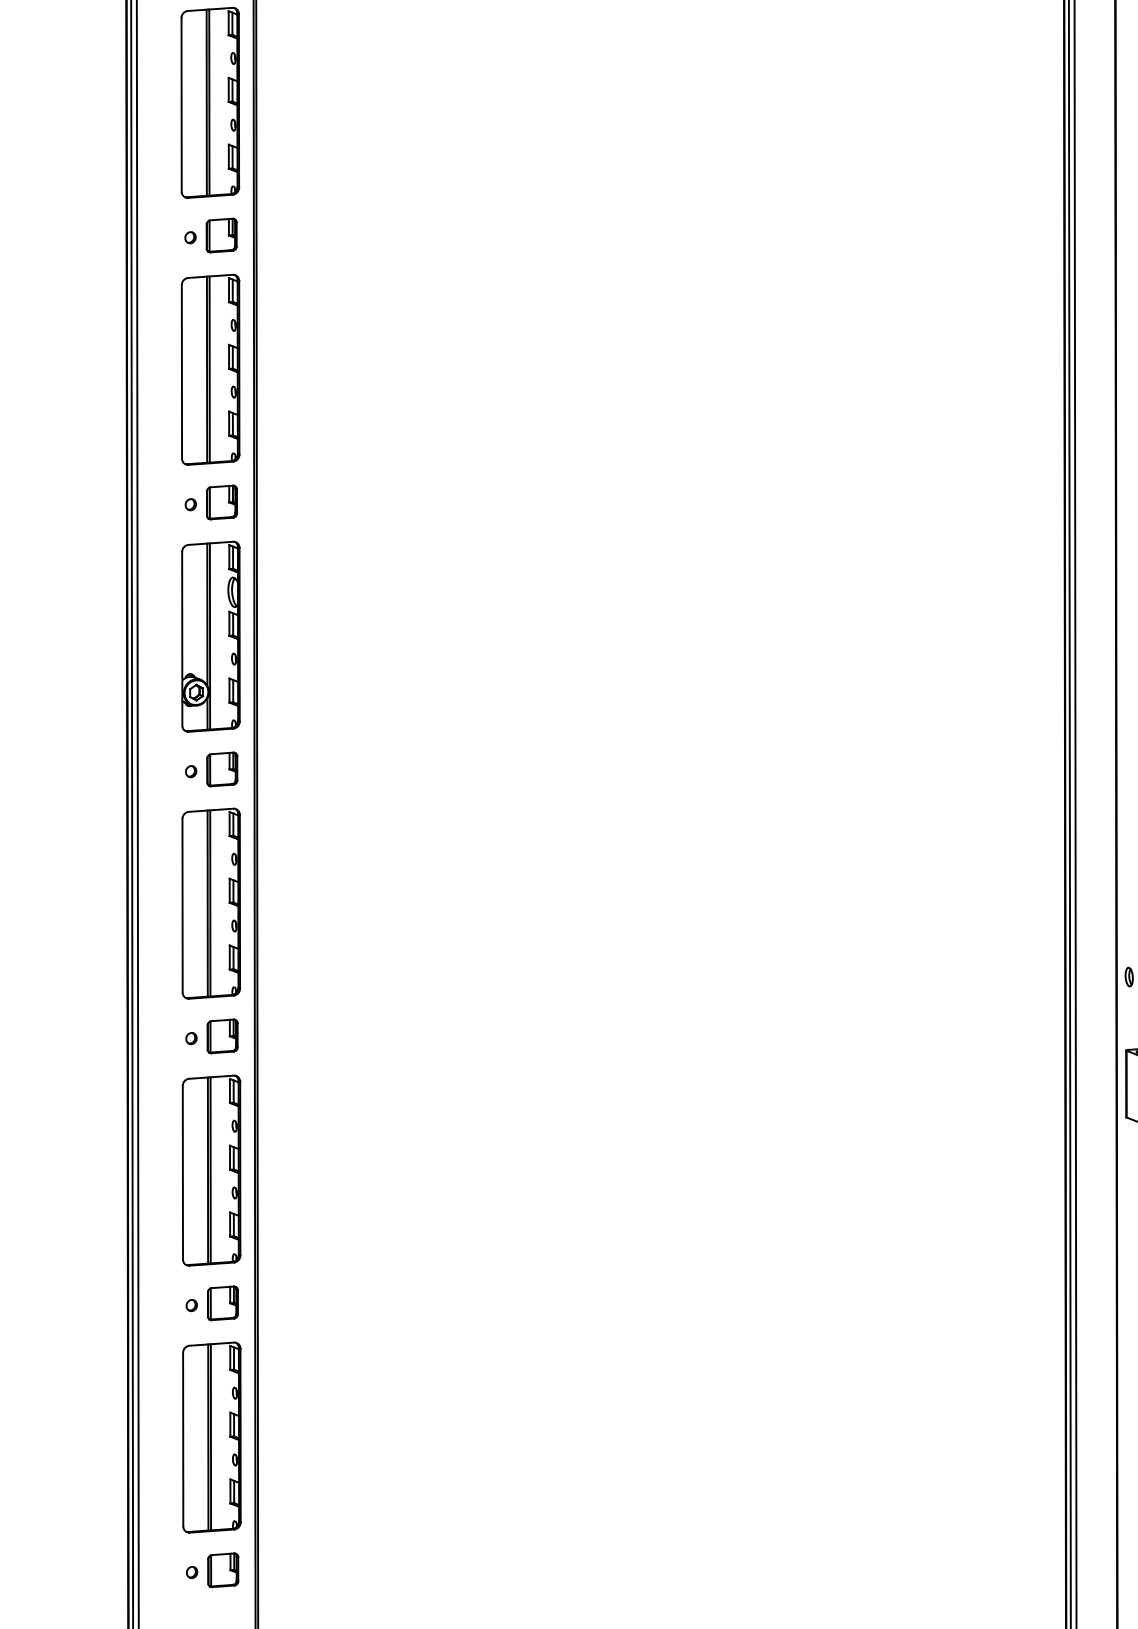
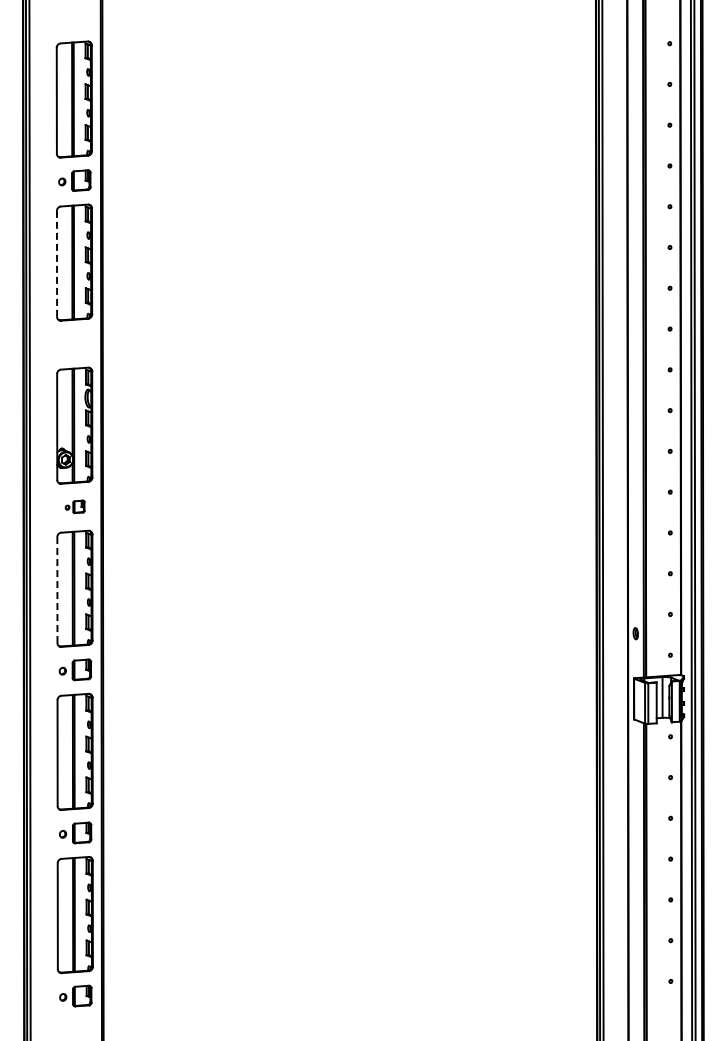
line: (182, 371) -> (57, 263), solid -> dashed
part: (210, 502) -> (74, 343), removed
part: (210, 768) -> (74, 506), size x0.6
line: (182, 904) -> (57, 589), solid -> dashed

